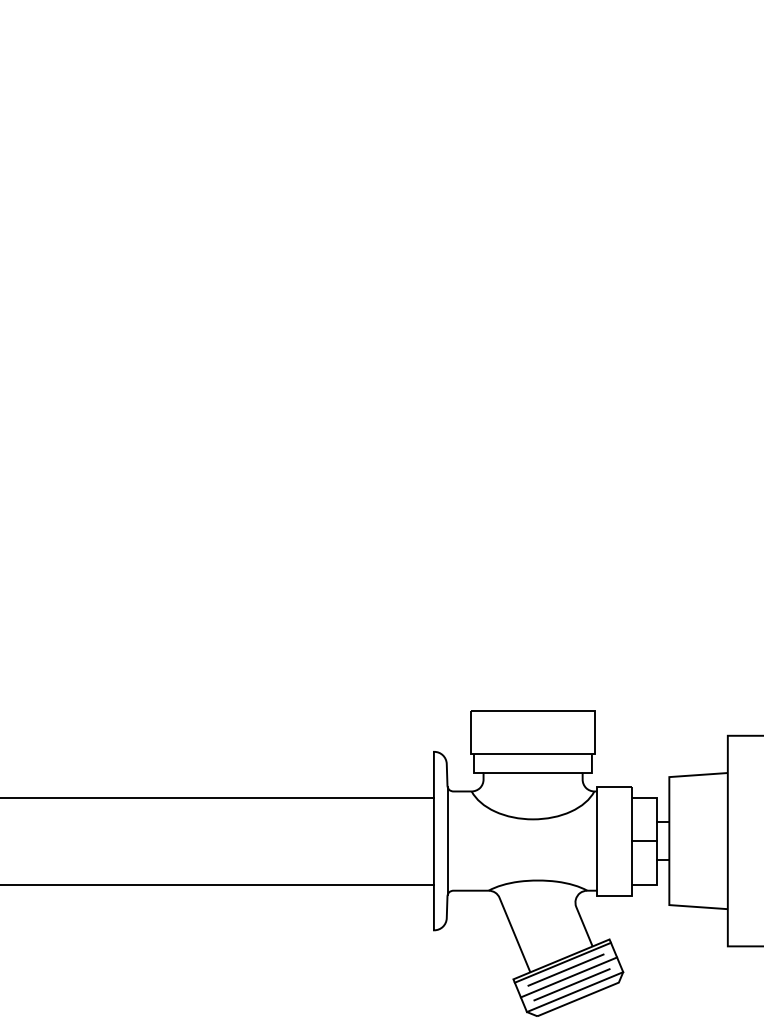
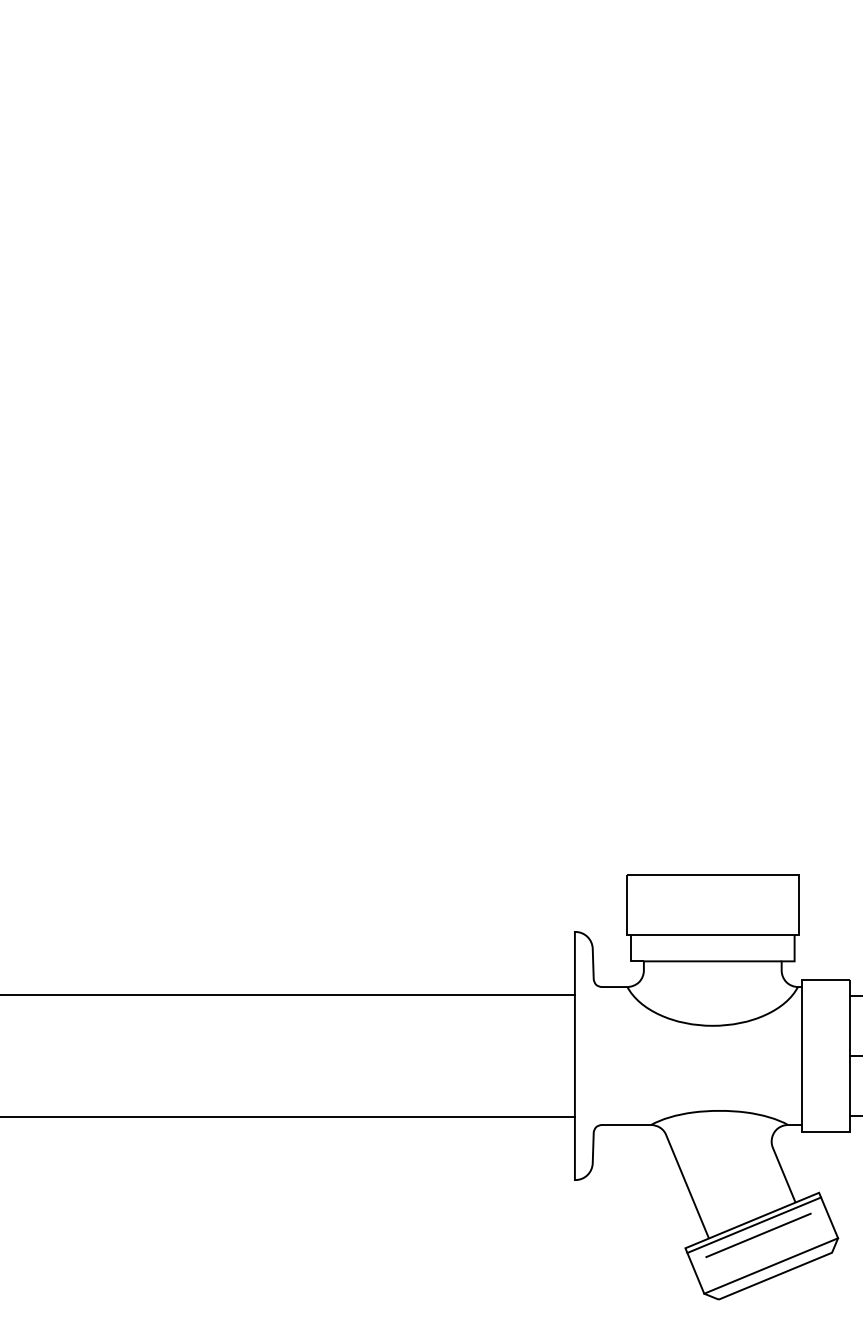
line: (447, 841) -> (593, 1056), removed
line: (568, 977) -> (761, 1245), removed
line: (571, 984) -> (766, 1255), removed

